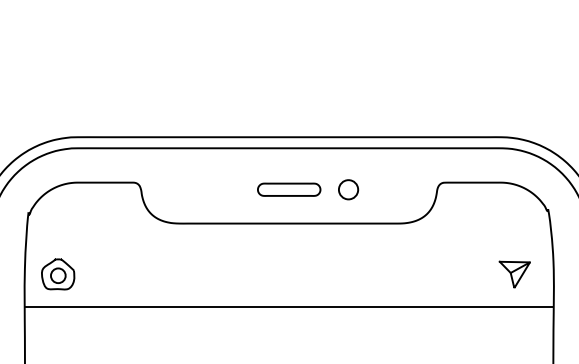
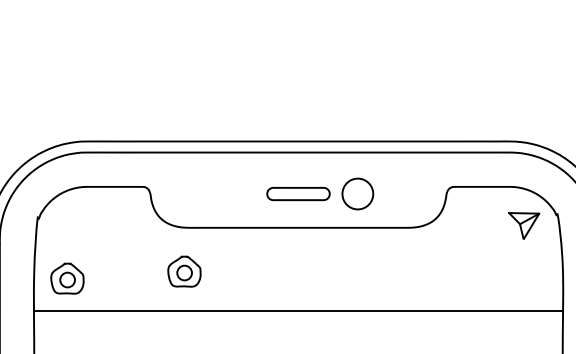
circle: (348, 189) -> (357, 193), size x1.6
part: (175, 267) -> (184, 271), added
part: (514, 274) -> (523, 225), moved

